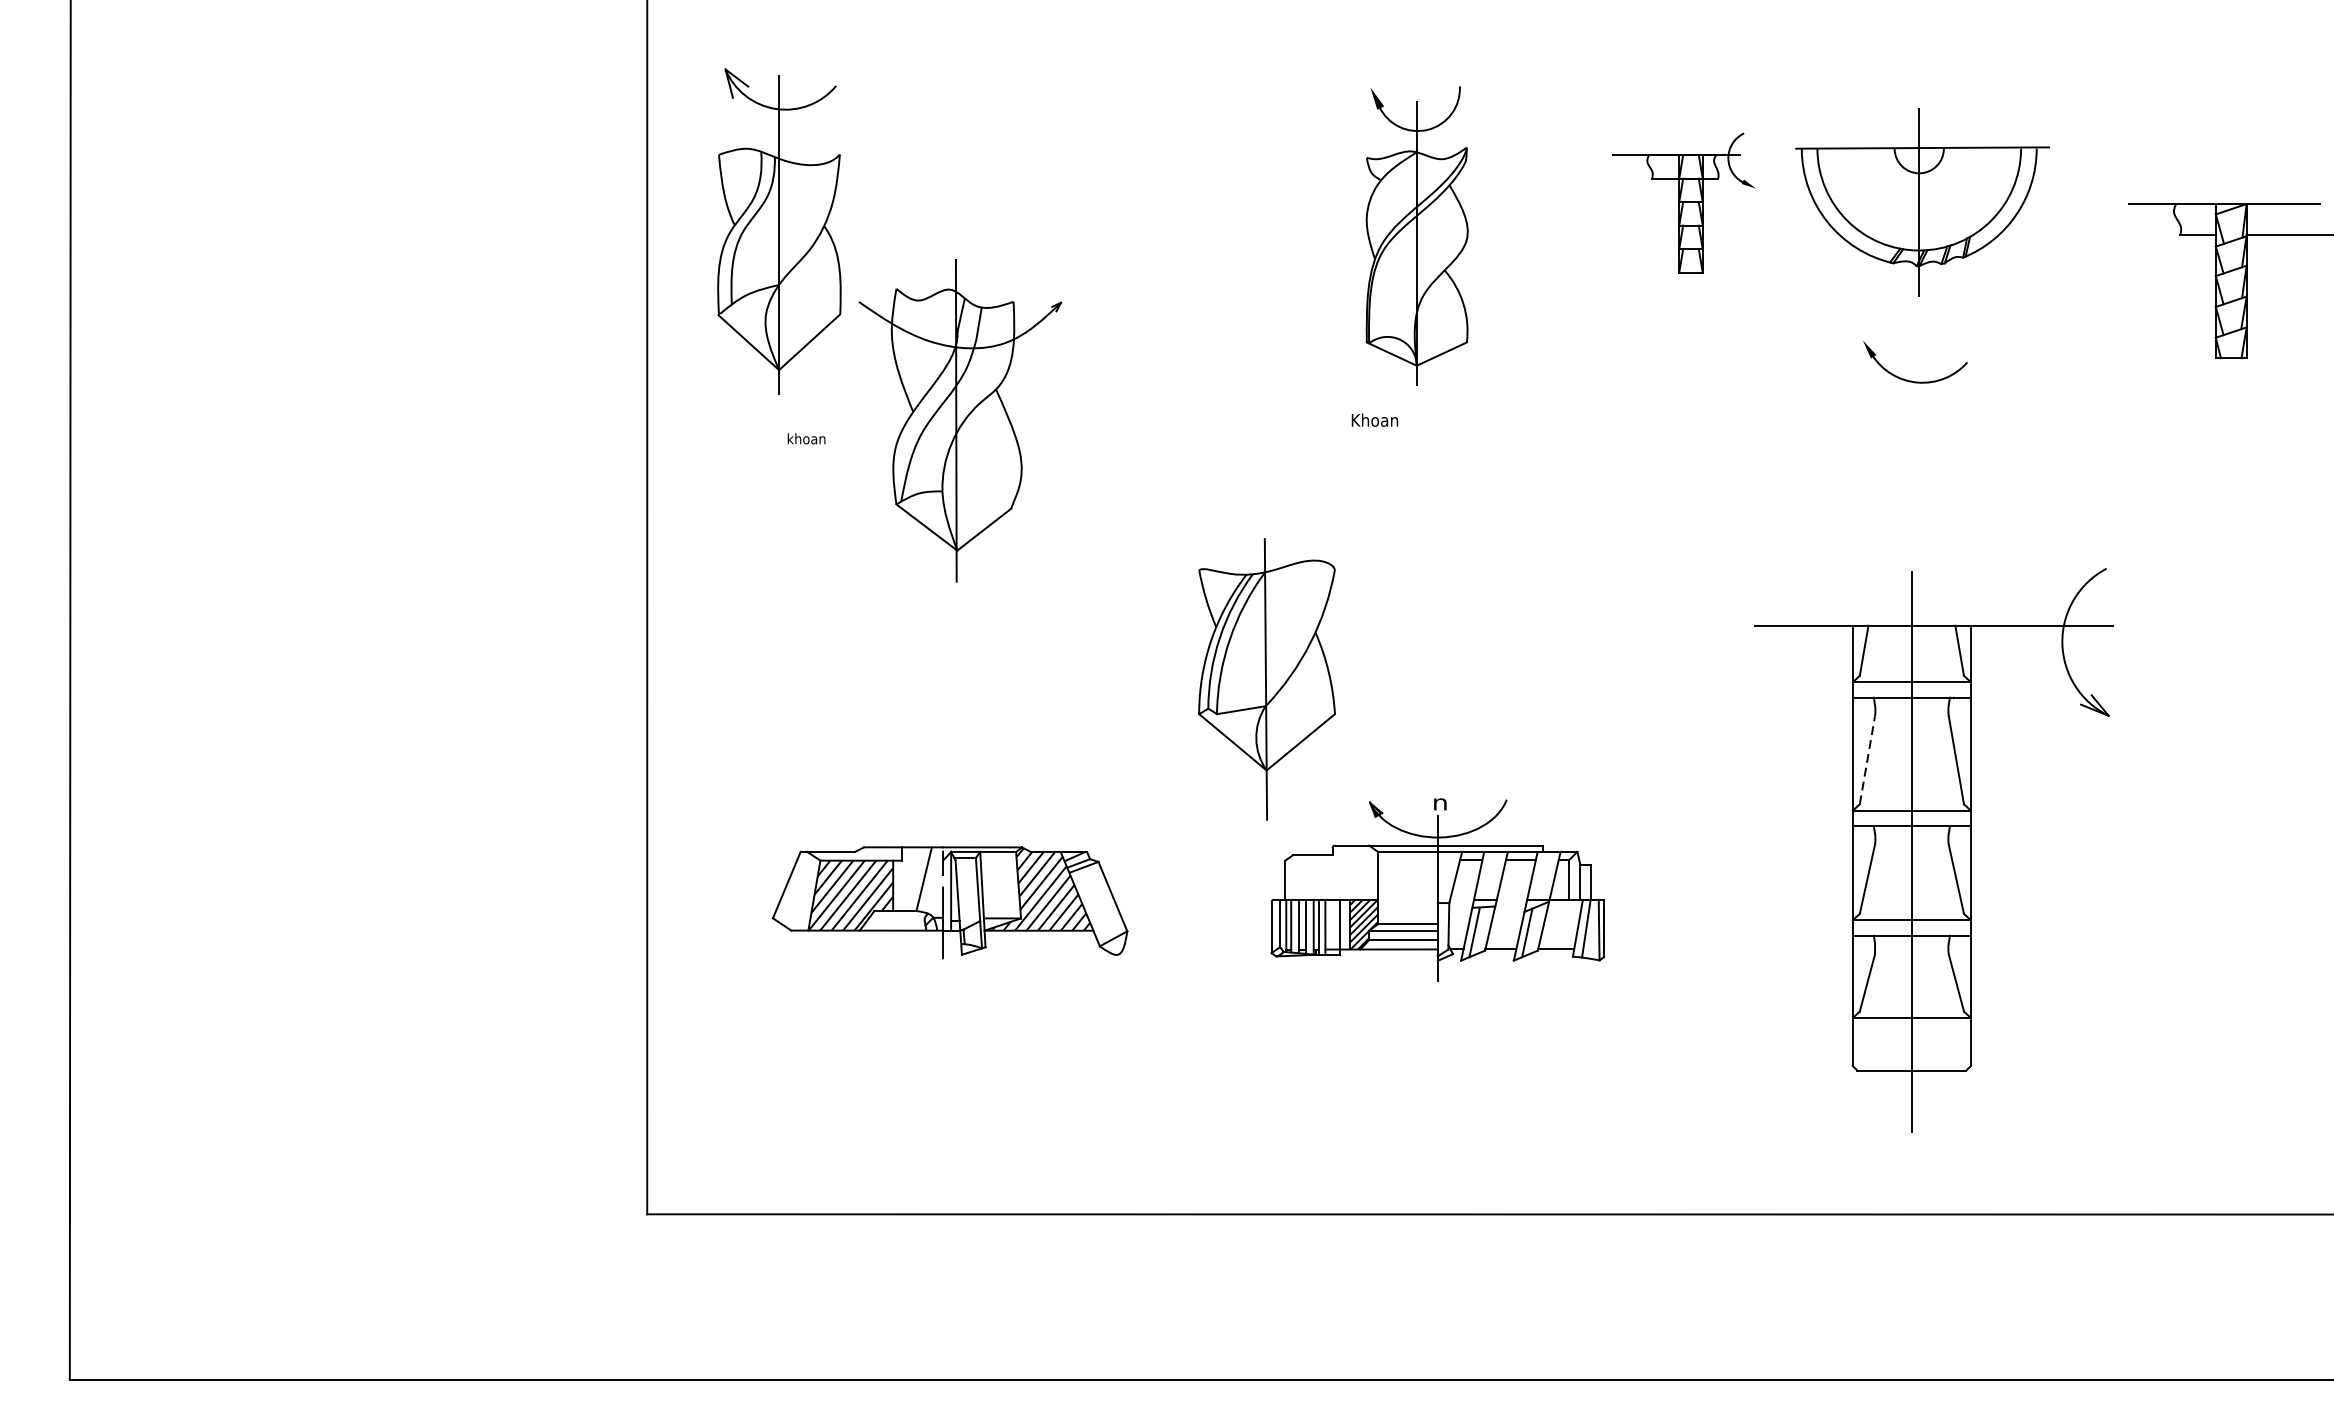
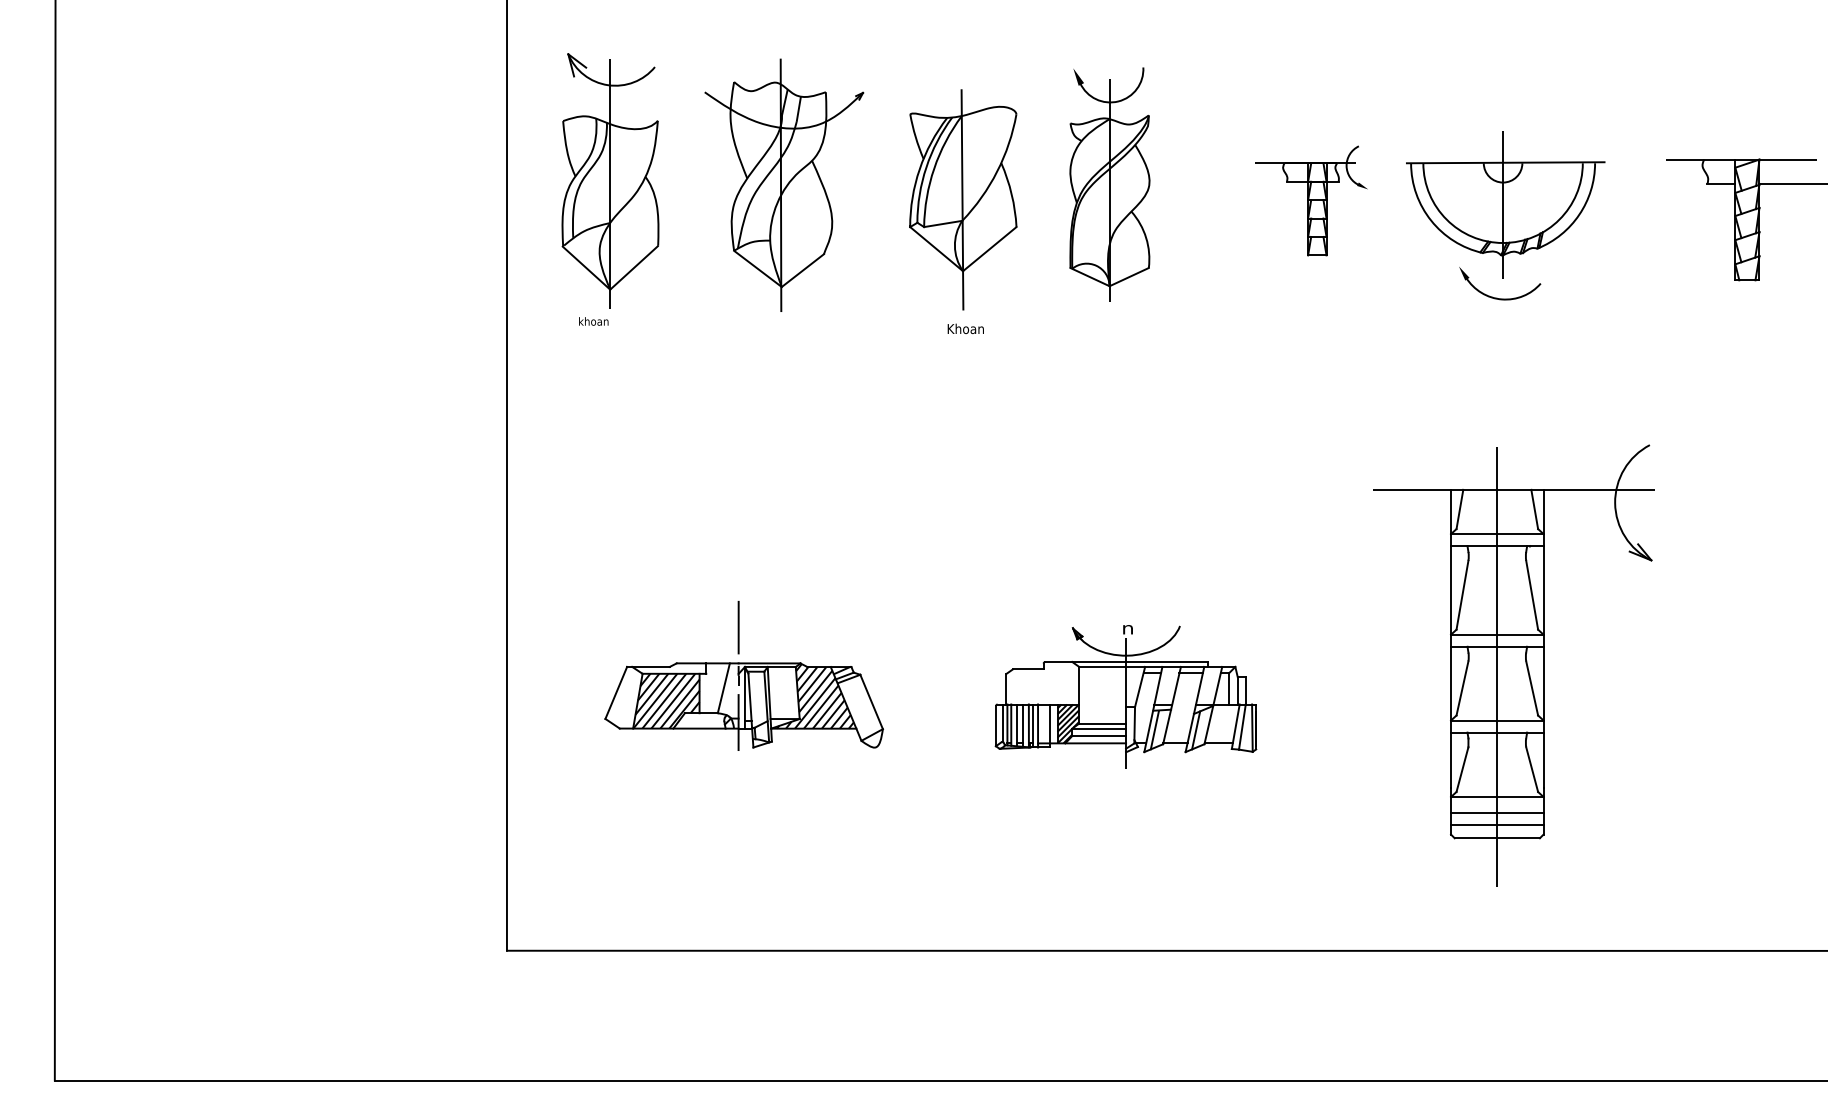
part: (1922, 201) -> (1505, 204), moved
part: (1683, 202) -> (1311, 200), moved
part: (960, 419) -> (784, 184), moved
text: (1374, 419) -> (965, 328), moved
text: (806, 438) -> (593, 321), moved
part: (1267, 678) -> (963, 199), moved
line: (1867, 760) -> (1462, 595), dashed -> solid
line: (942, 801) -> (738, 627), added
line: (1912, 1039) -> (1497, 813), added
line: (1912, 1054) -> (1497, 825), added

